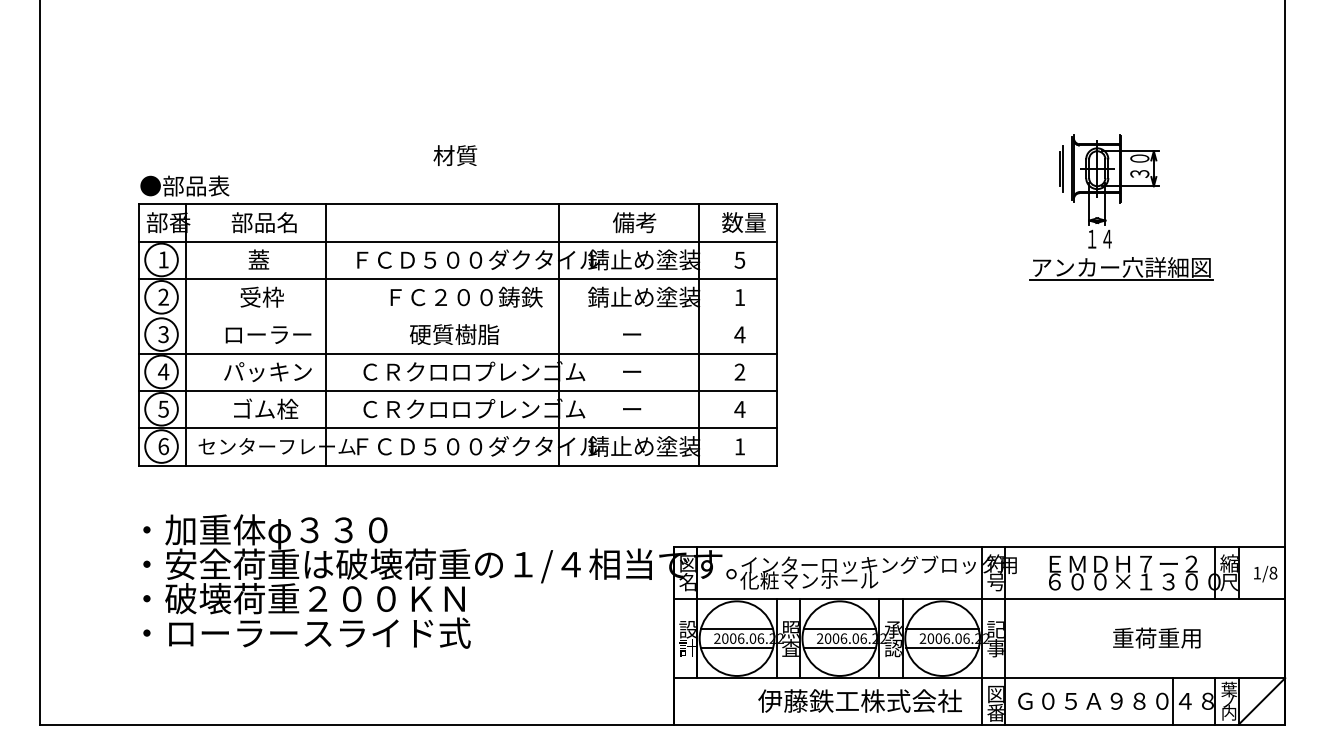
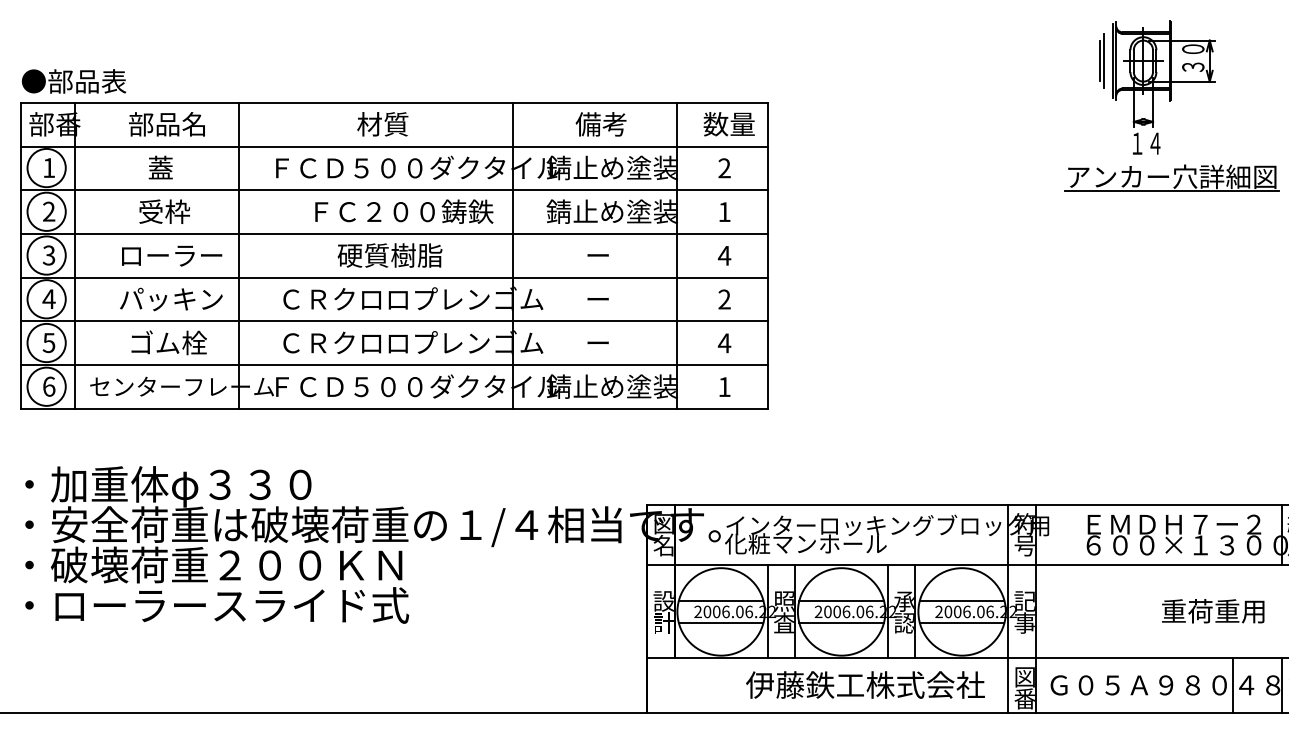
text: (455, 155) -> (382, 124), moved
text: (739, 259) -> (724, 167), 5 -> 2
line: (457, 316) -> (393, 234), added

